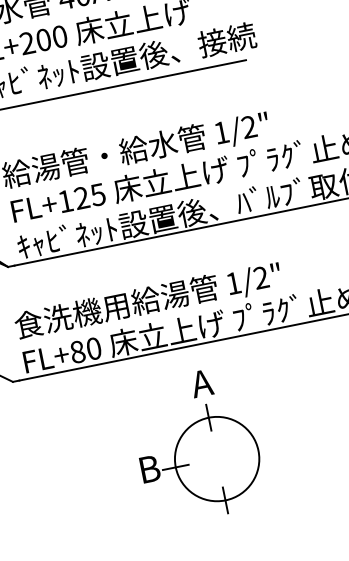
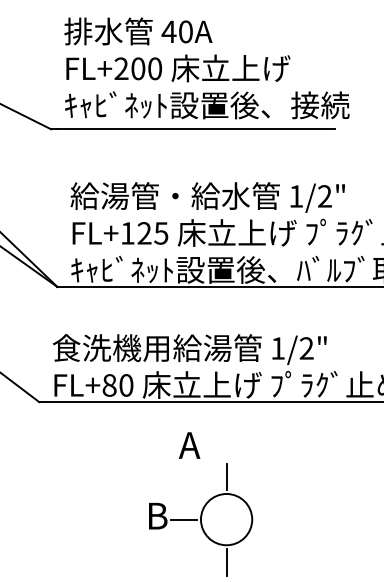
text: (201, 383) -> (189, 445), moved
circle: (217, 458) -> (226, 519), size x0.6

